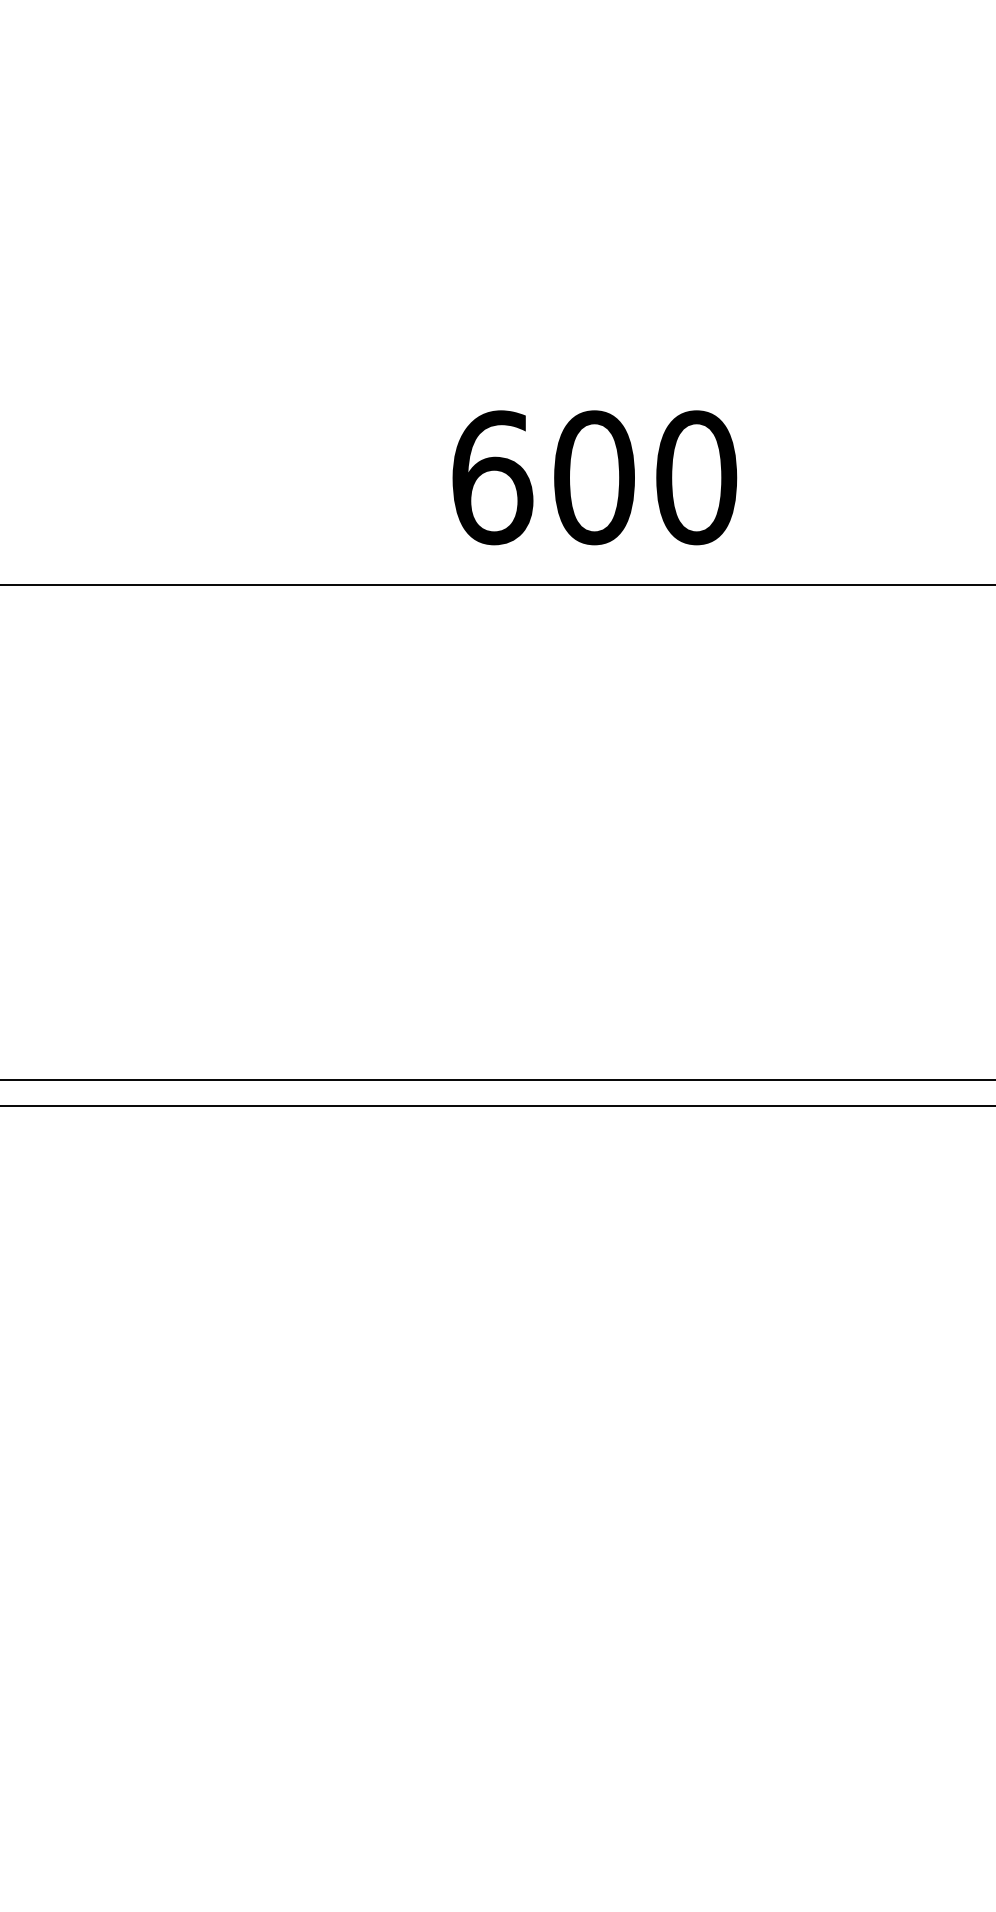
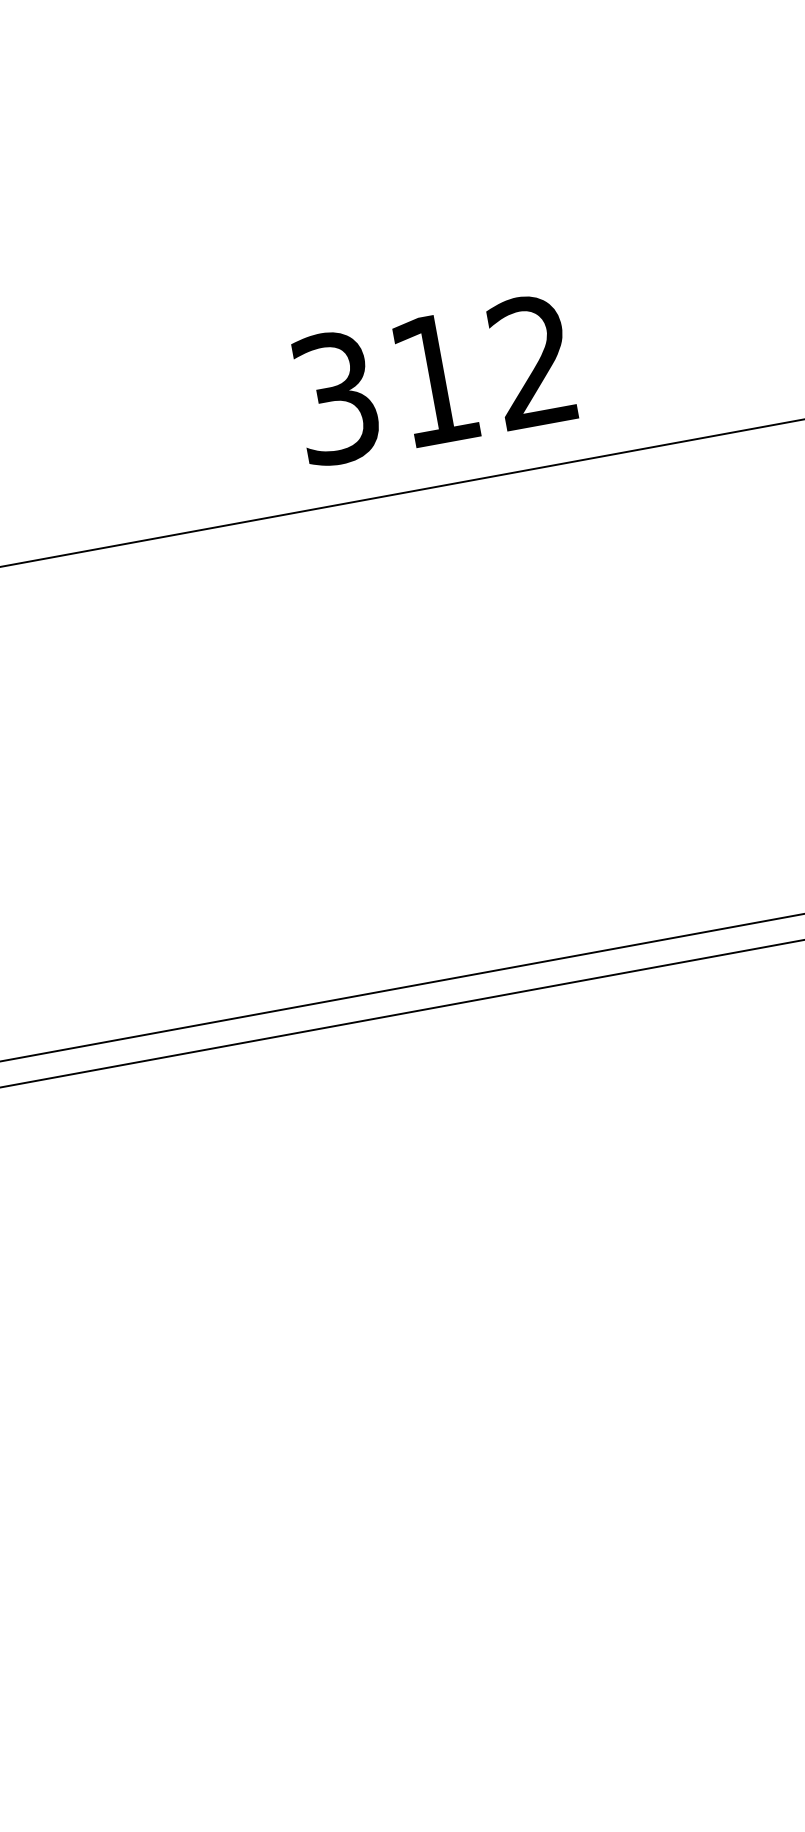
text: (594, 477) -> (434, 379), 600 -> 312

